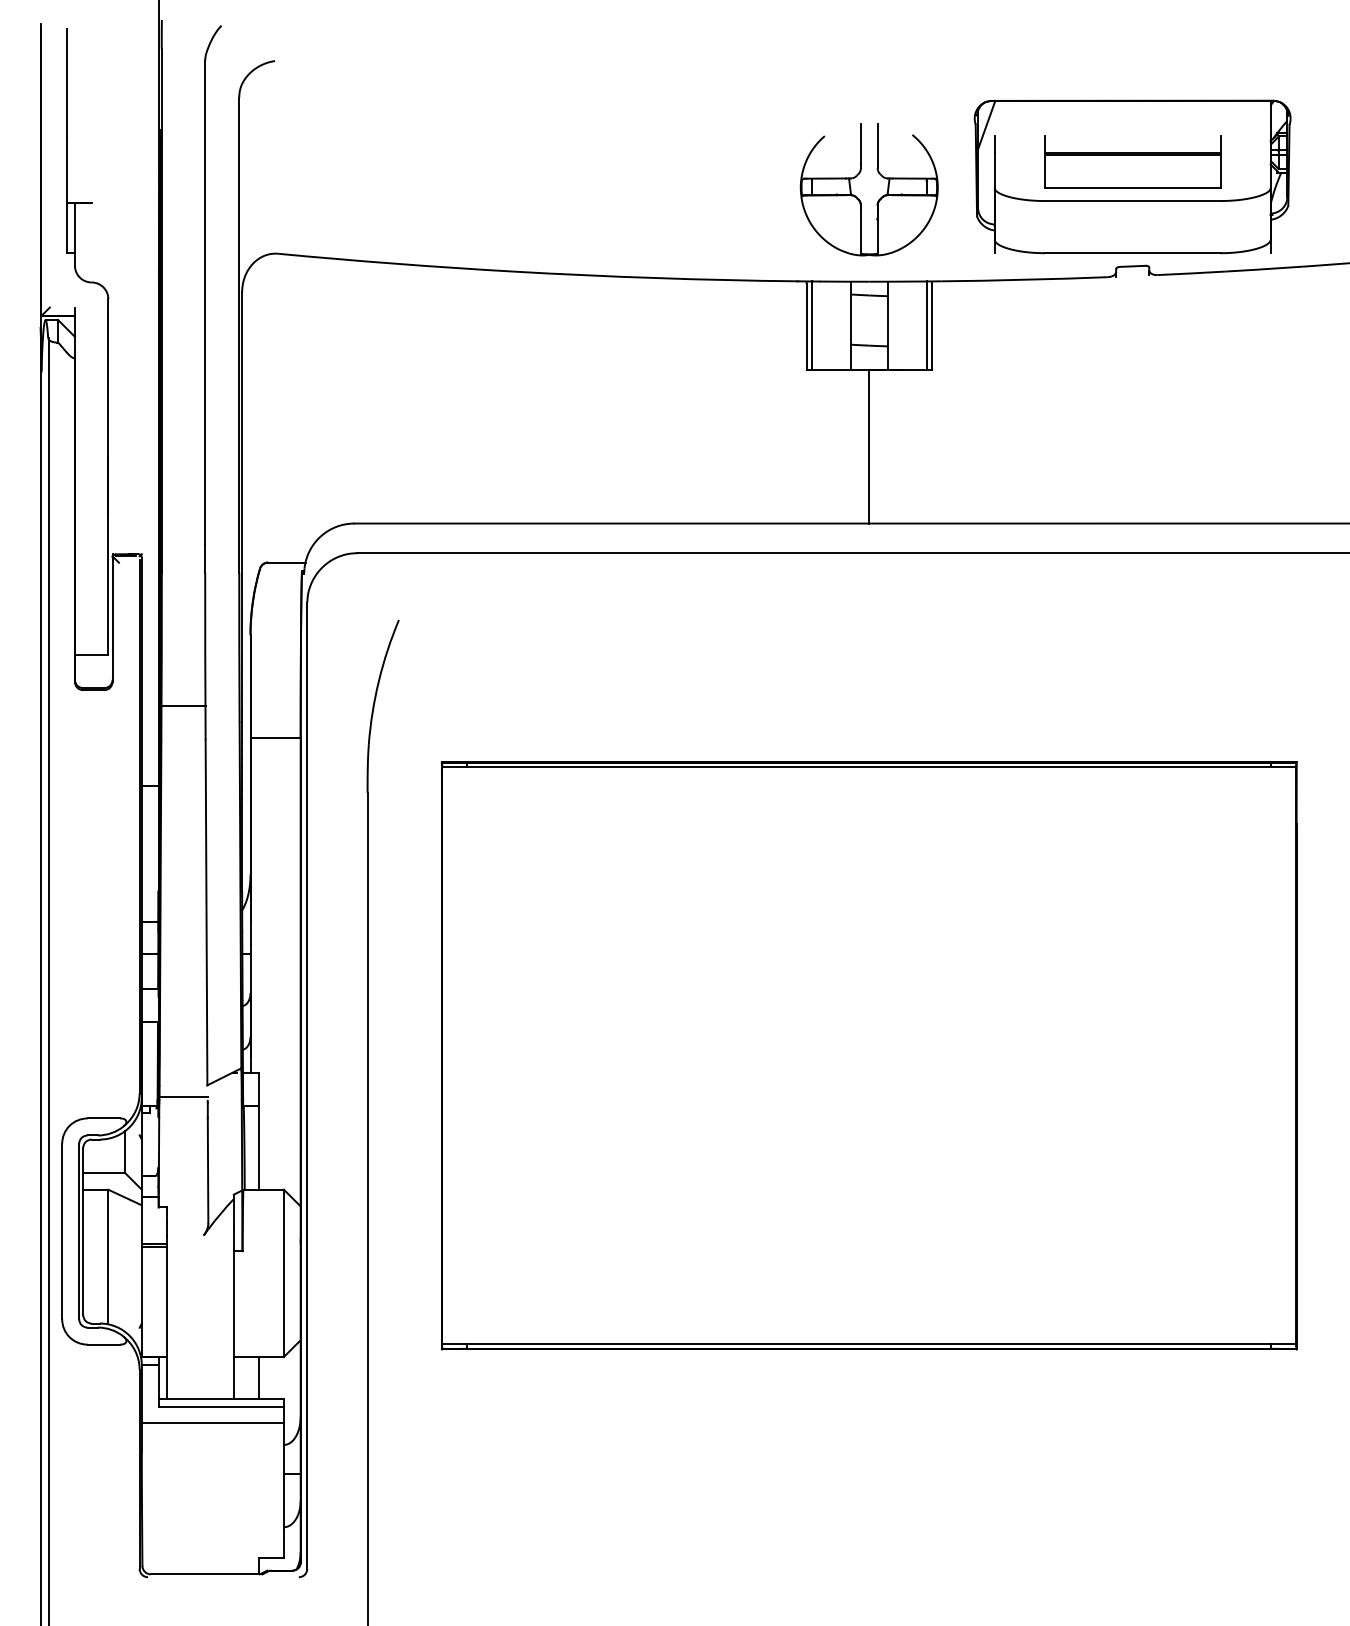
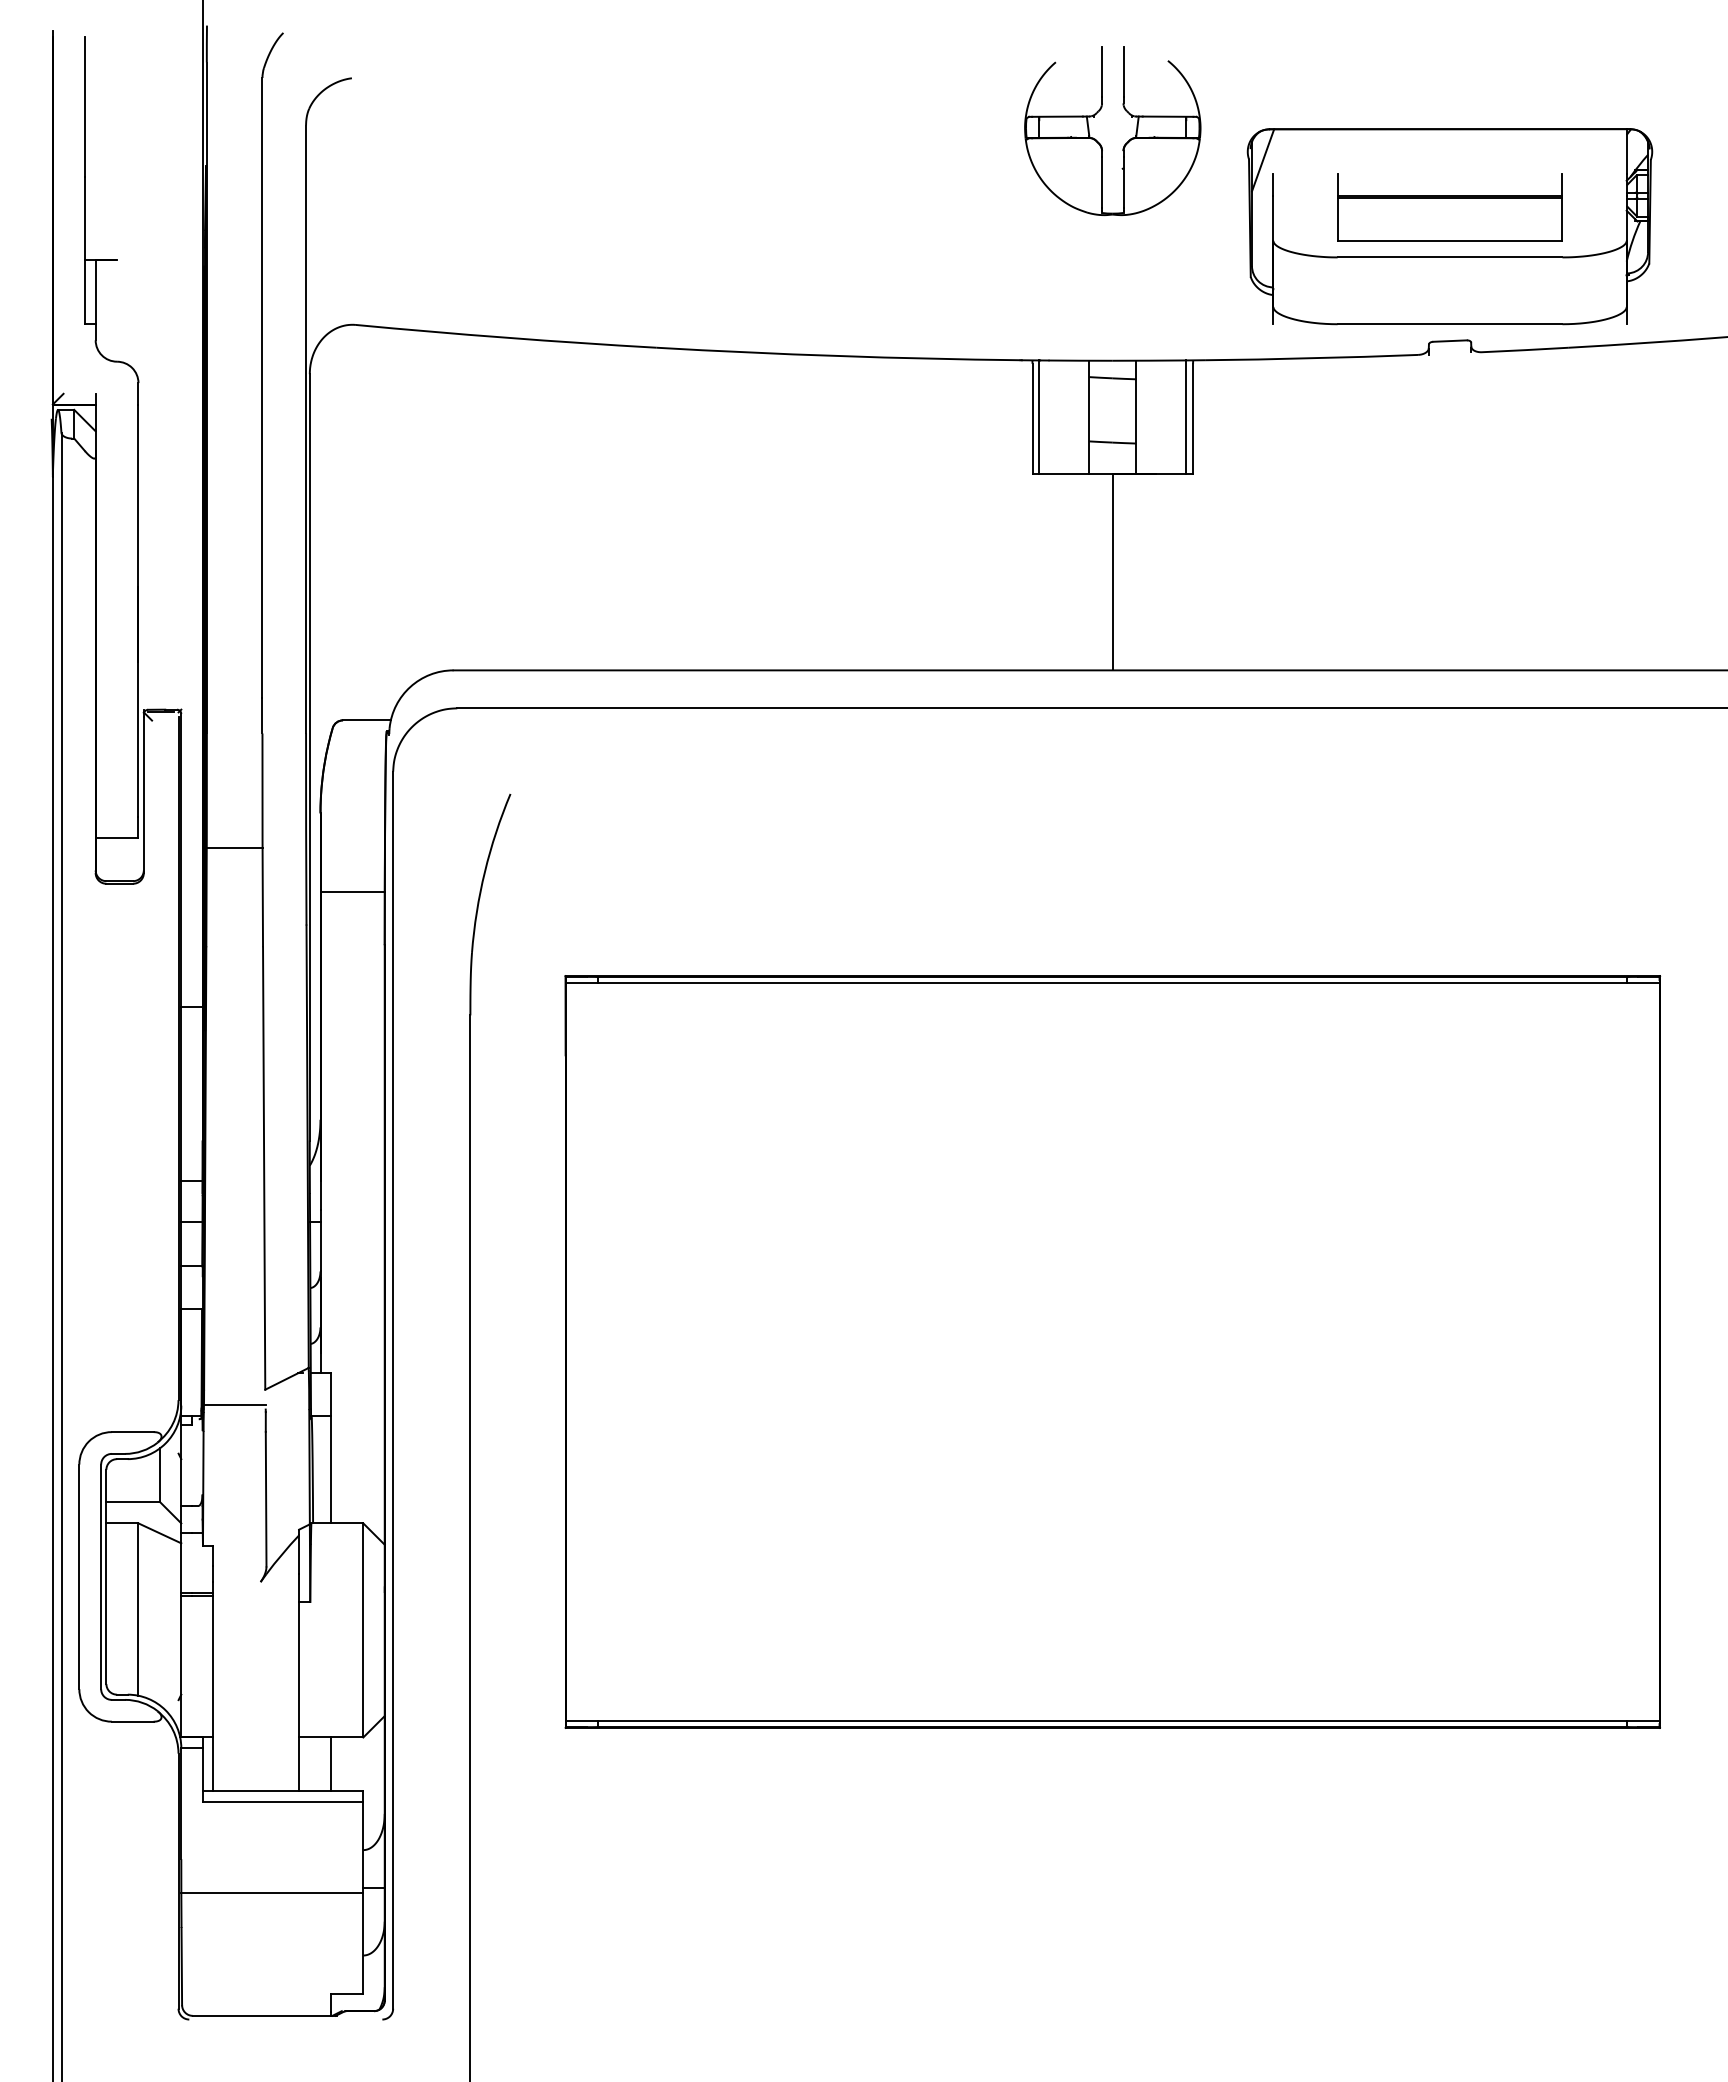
part: (858, 198) -> (1099, 142), moved
line: (183, 706) -> (234, 848), moved
line: (275, 737) -> (352, 891), moved
line: (213, 1423) -> (272, 1892), moved

